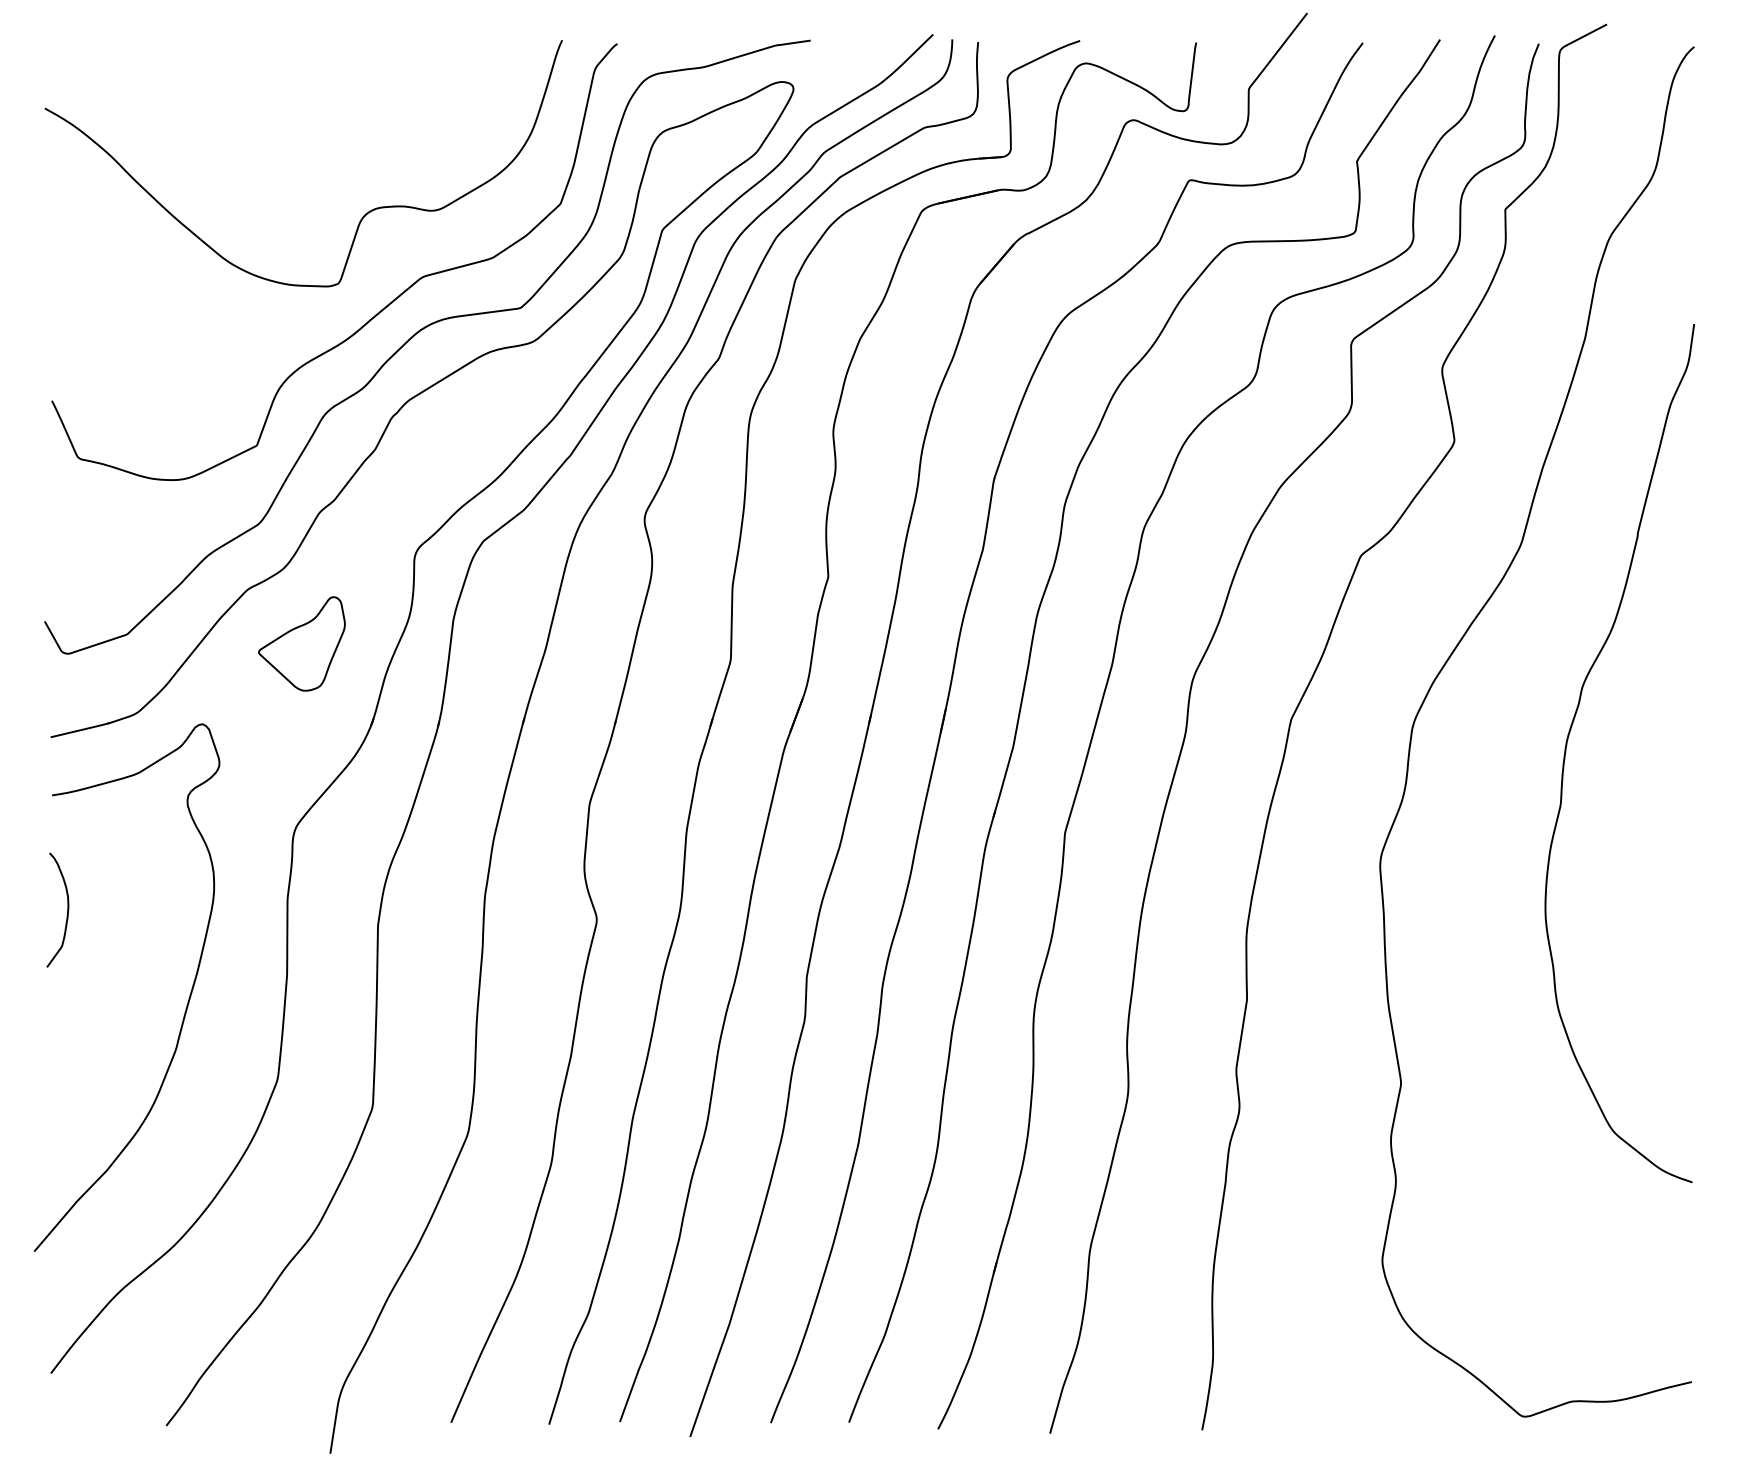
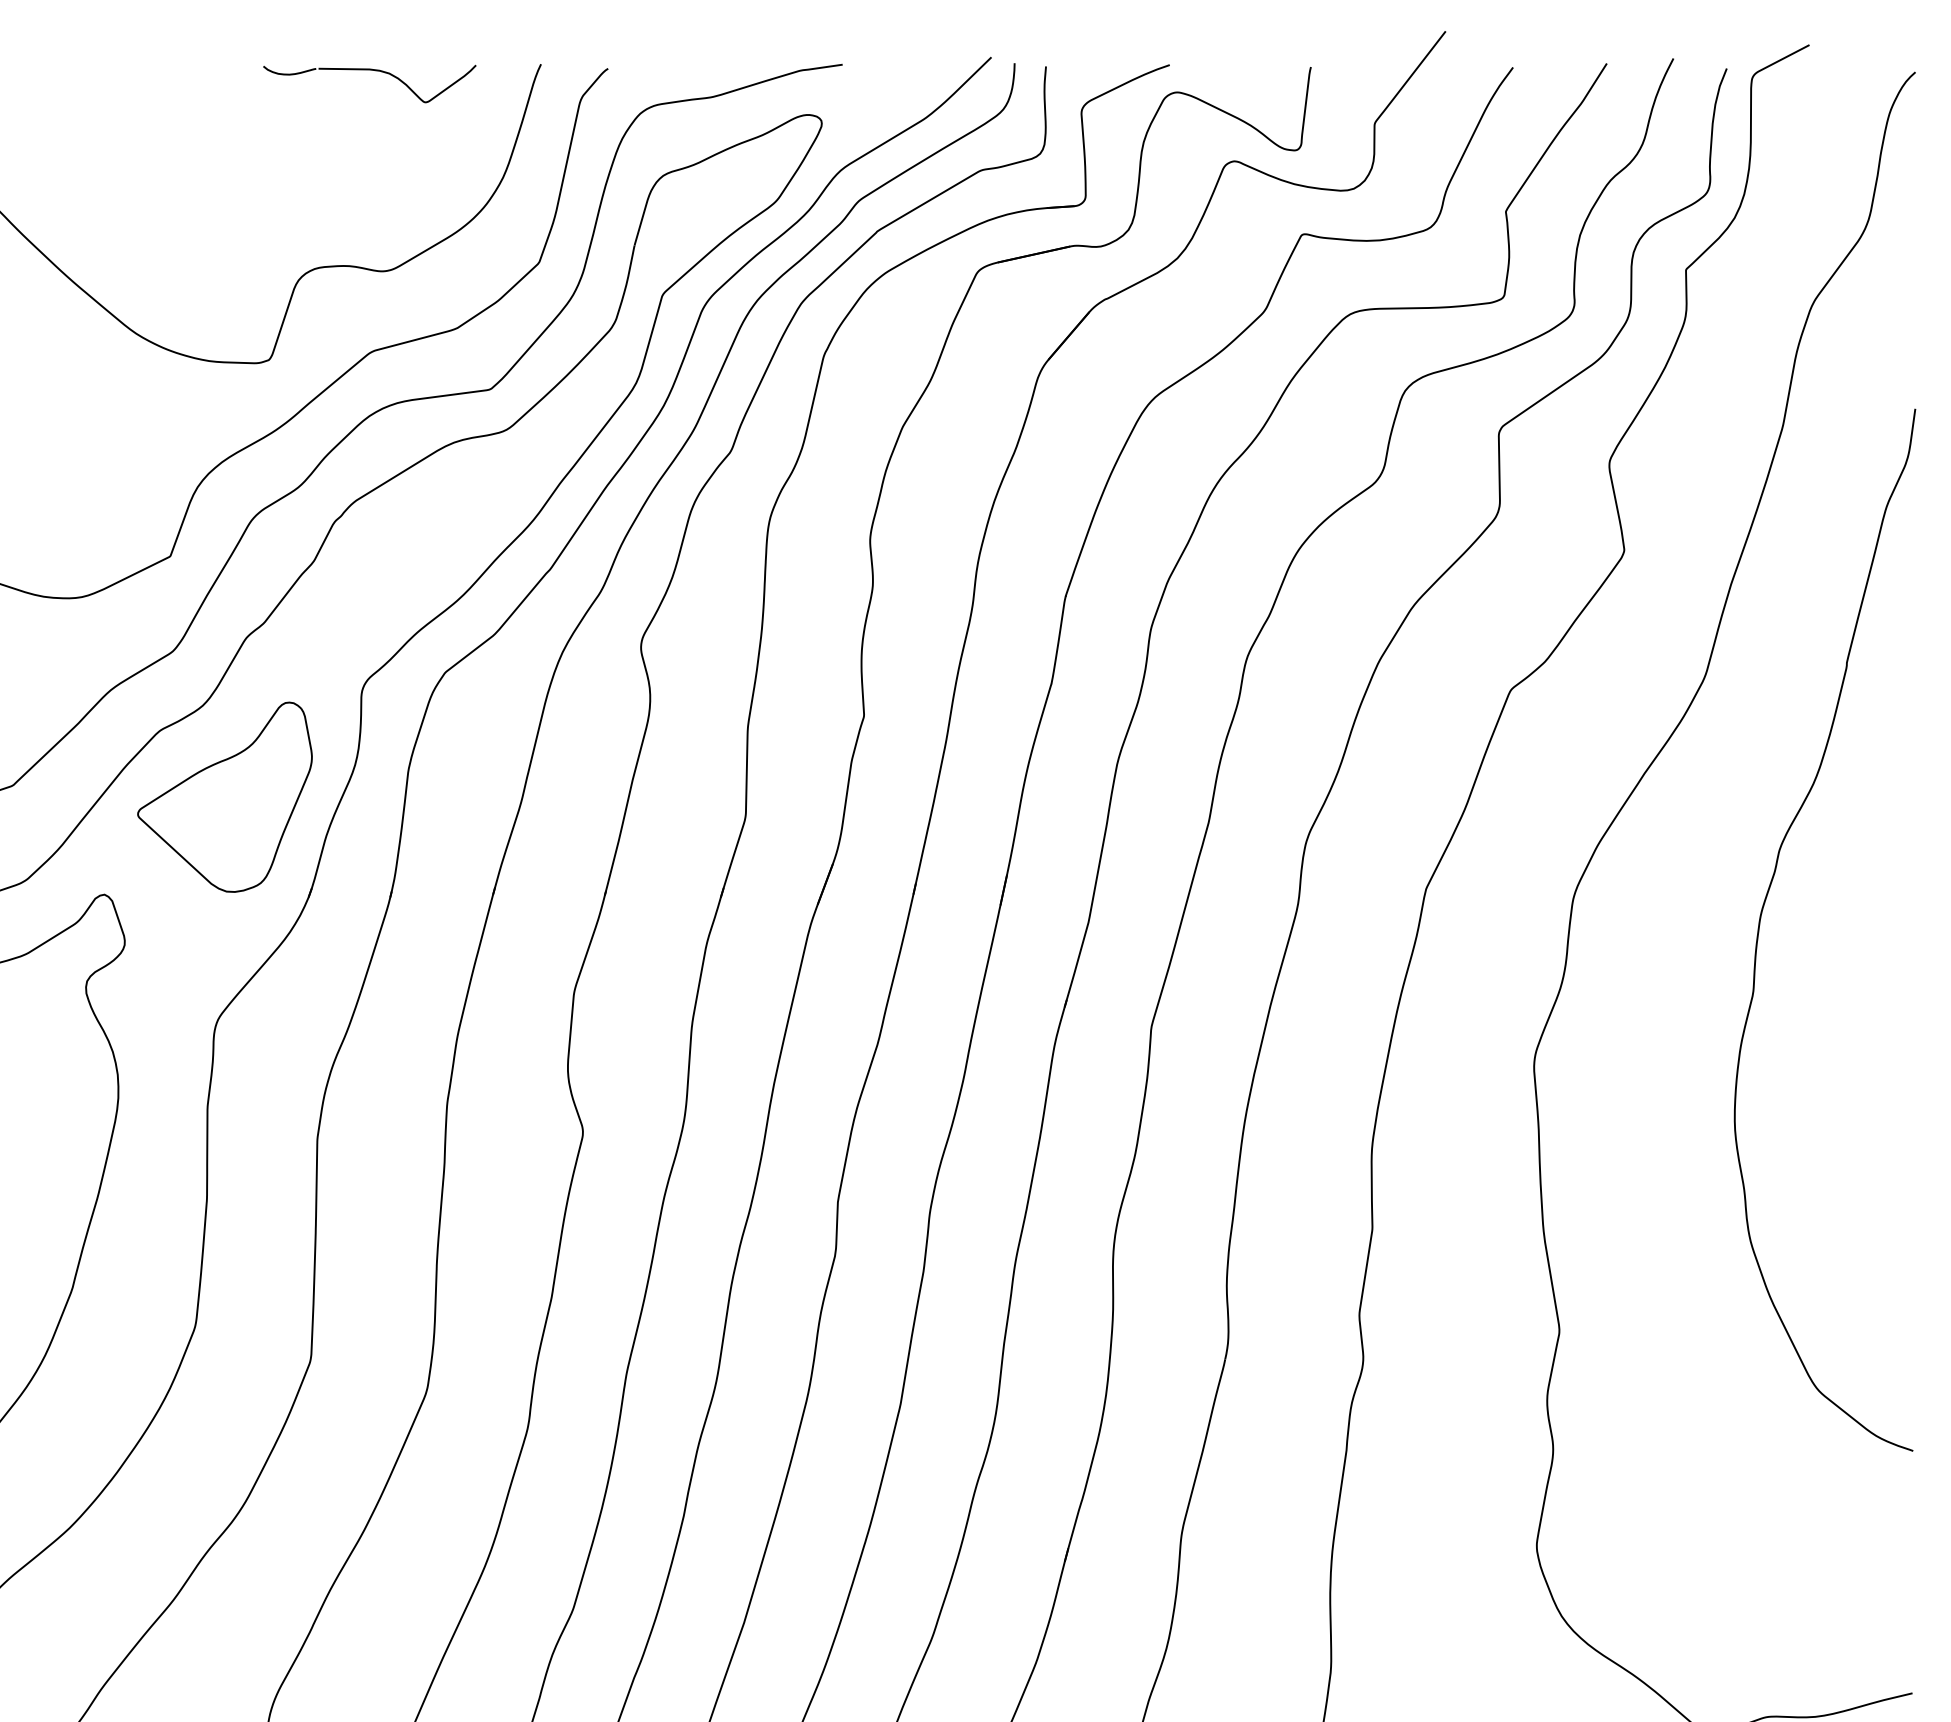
part: (421, 45) -> (370, 70), added
part: (301, 643) -> (224, 796), size x1.67

